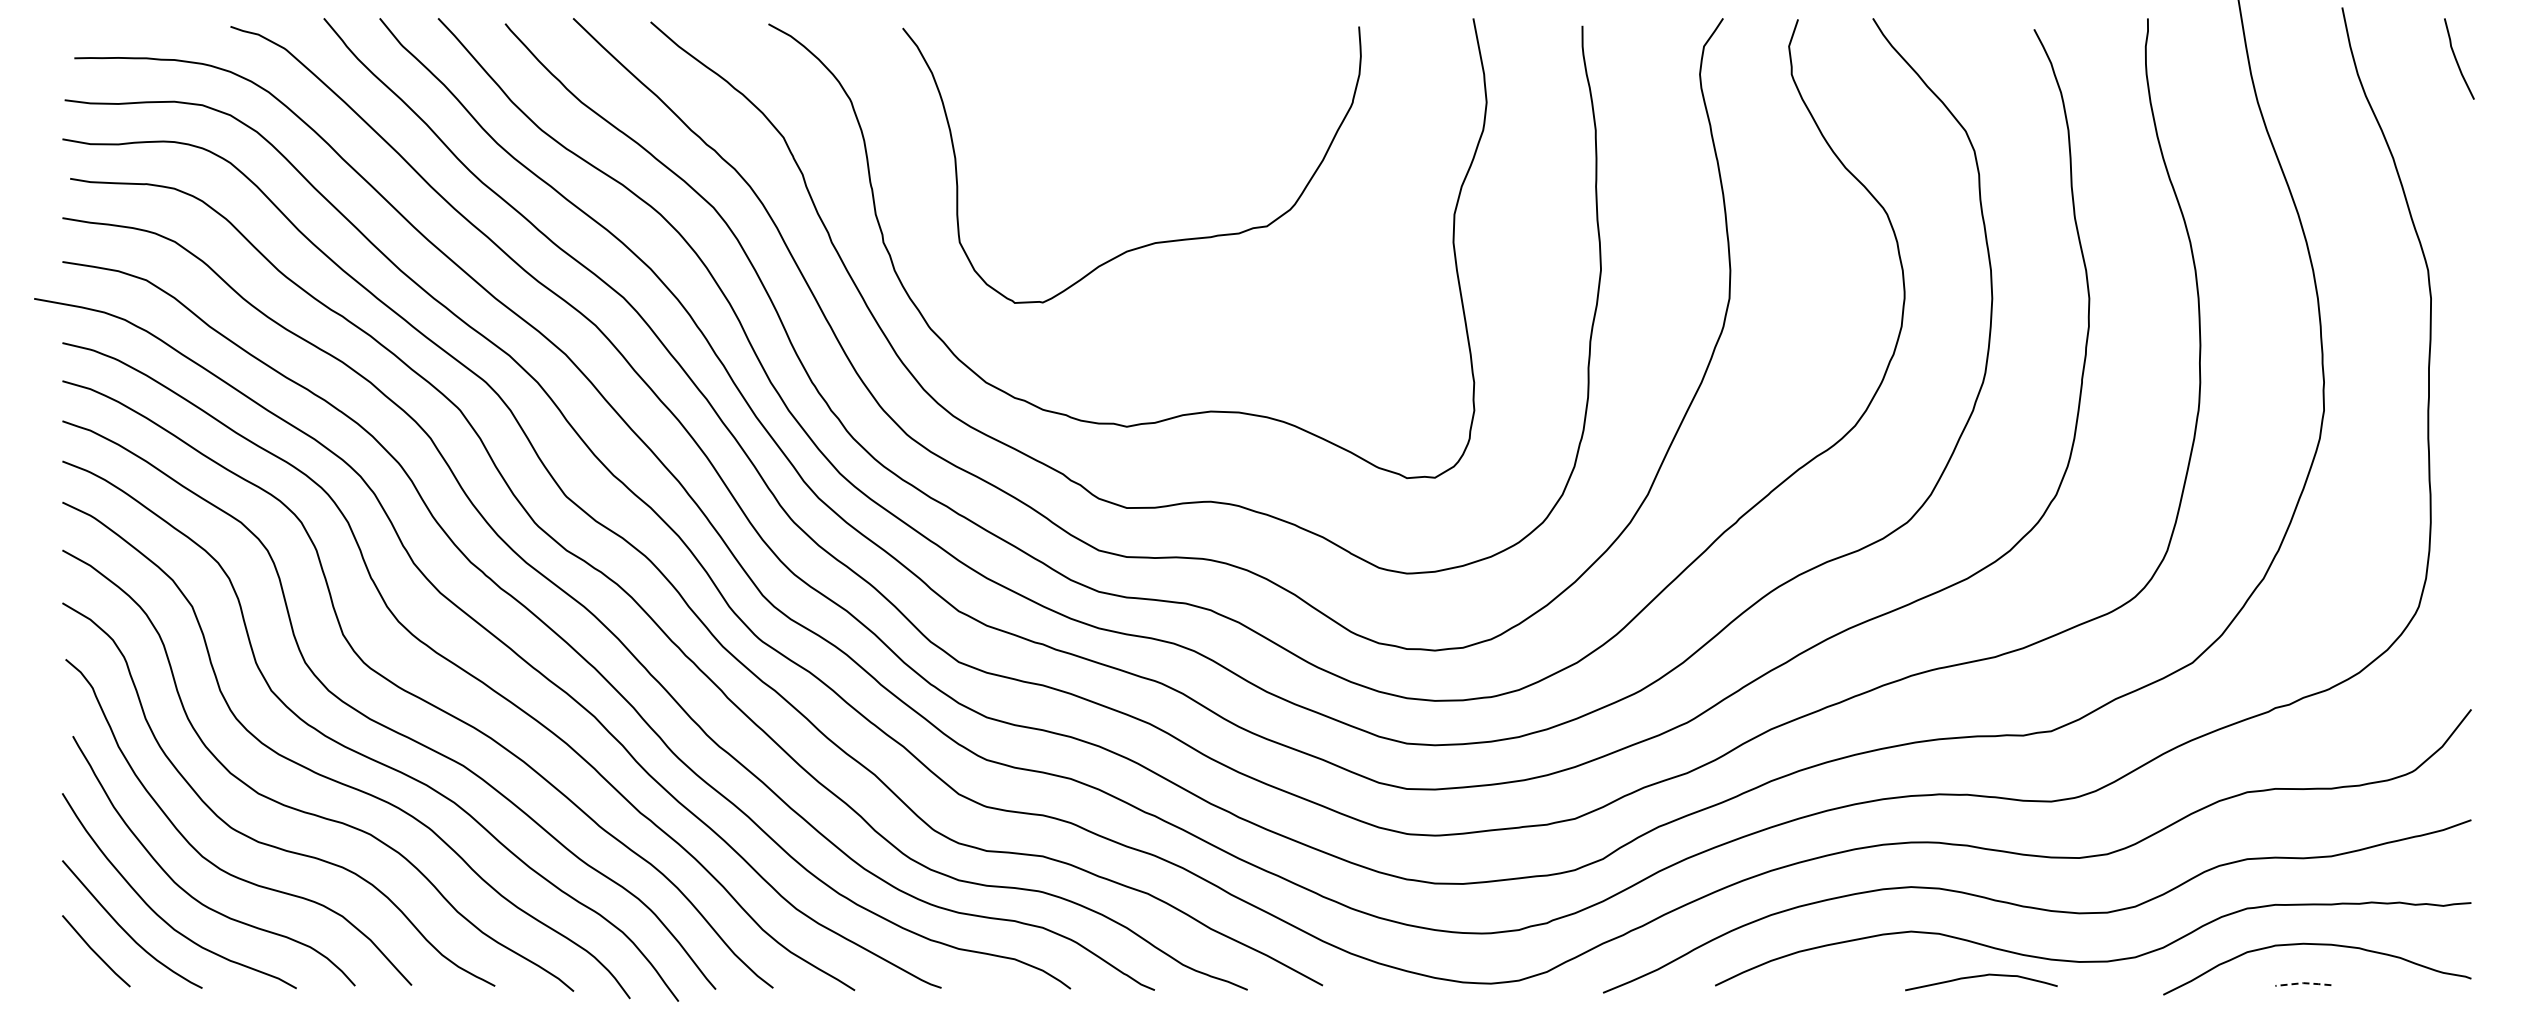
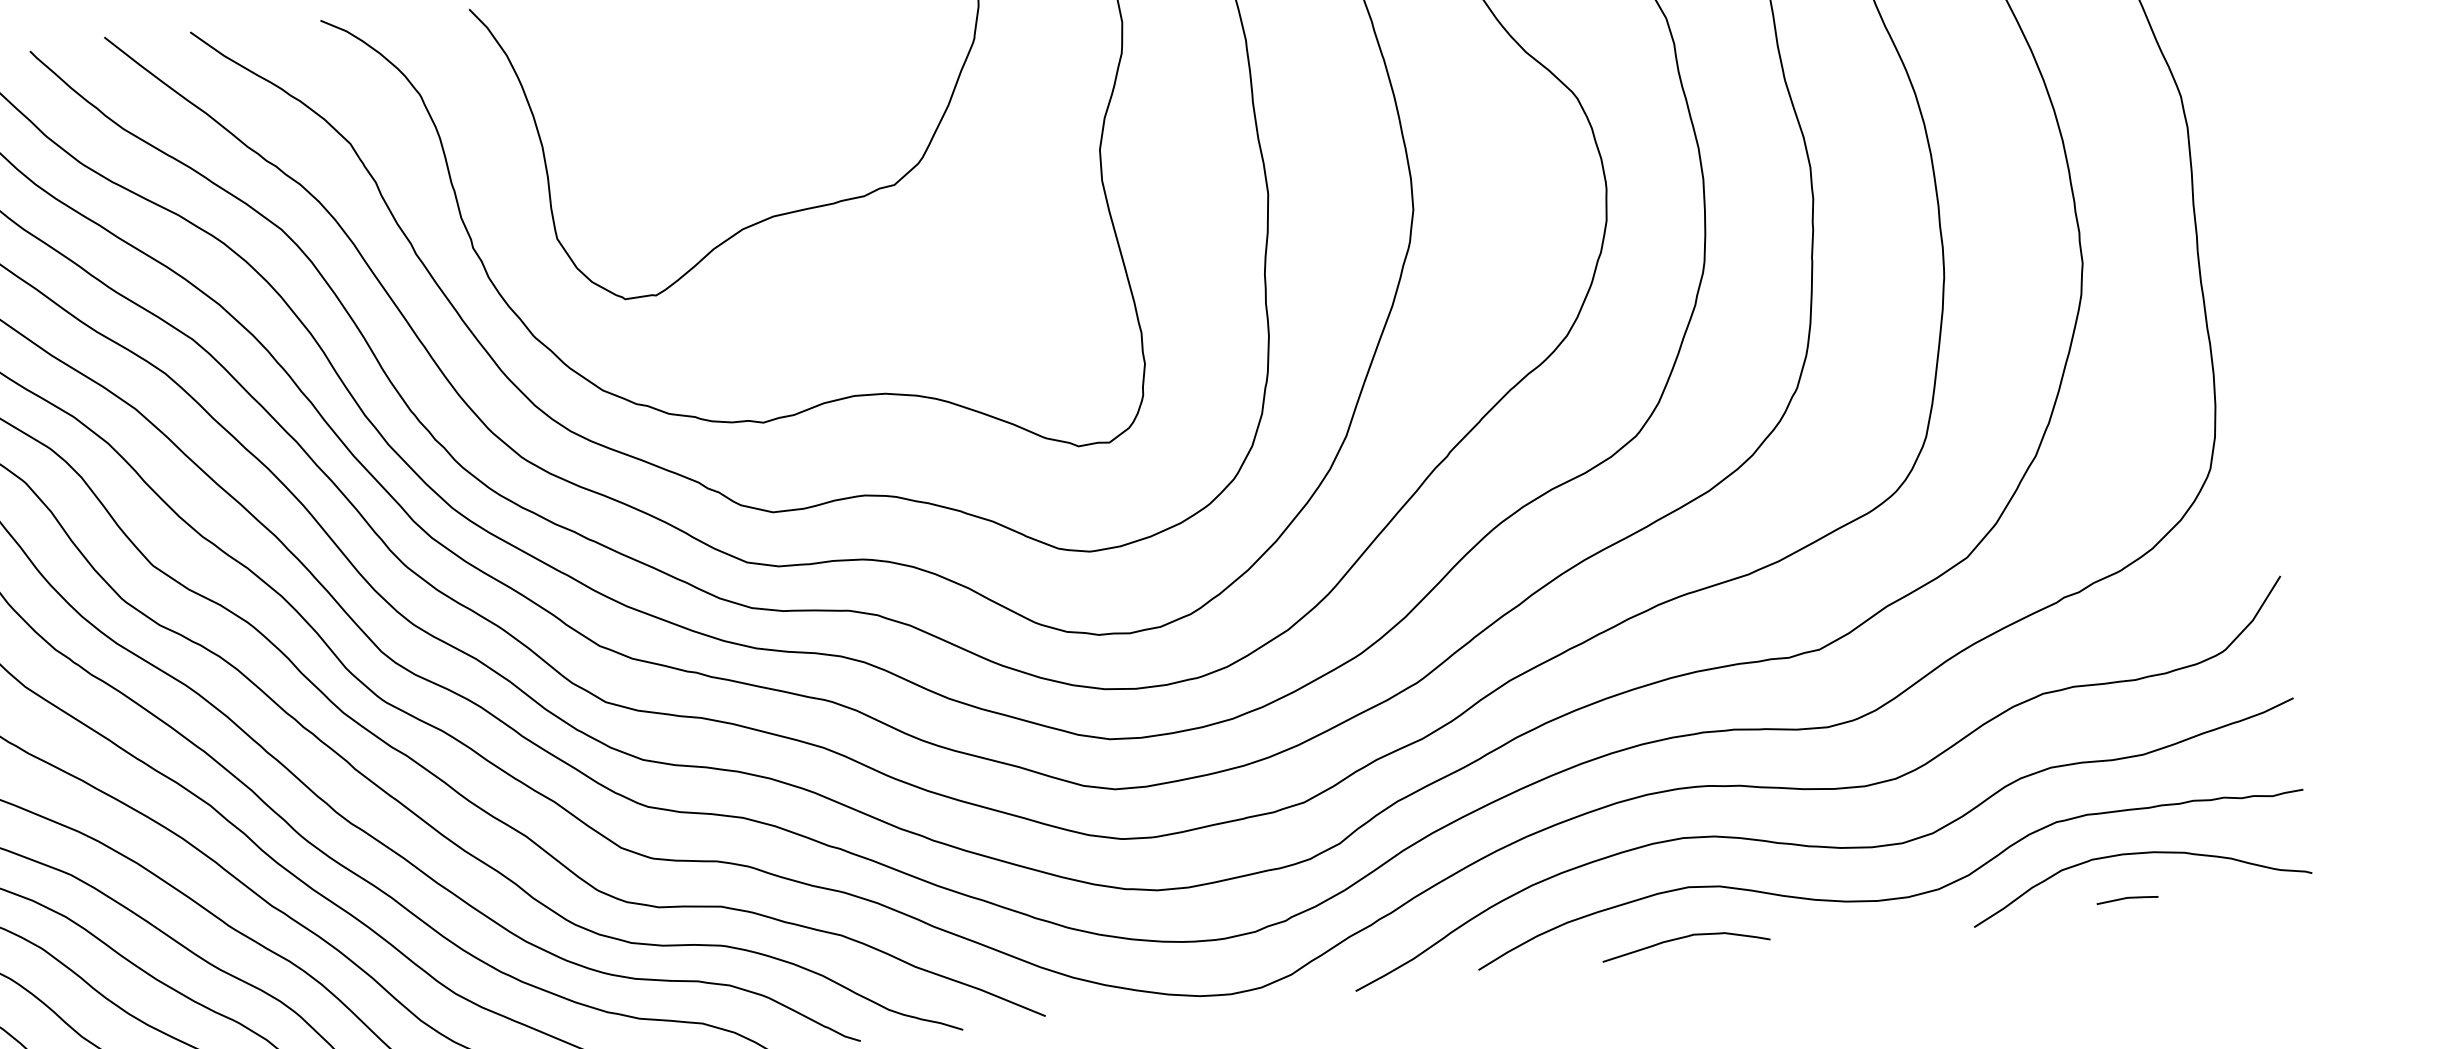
curve: (1978, 977) -> (1682, 939), moved
line: (2303, 983) -> (2127, 898), dashed -> solid

